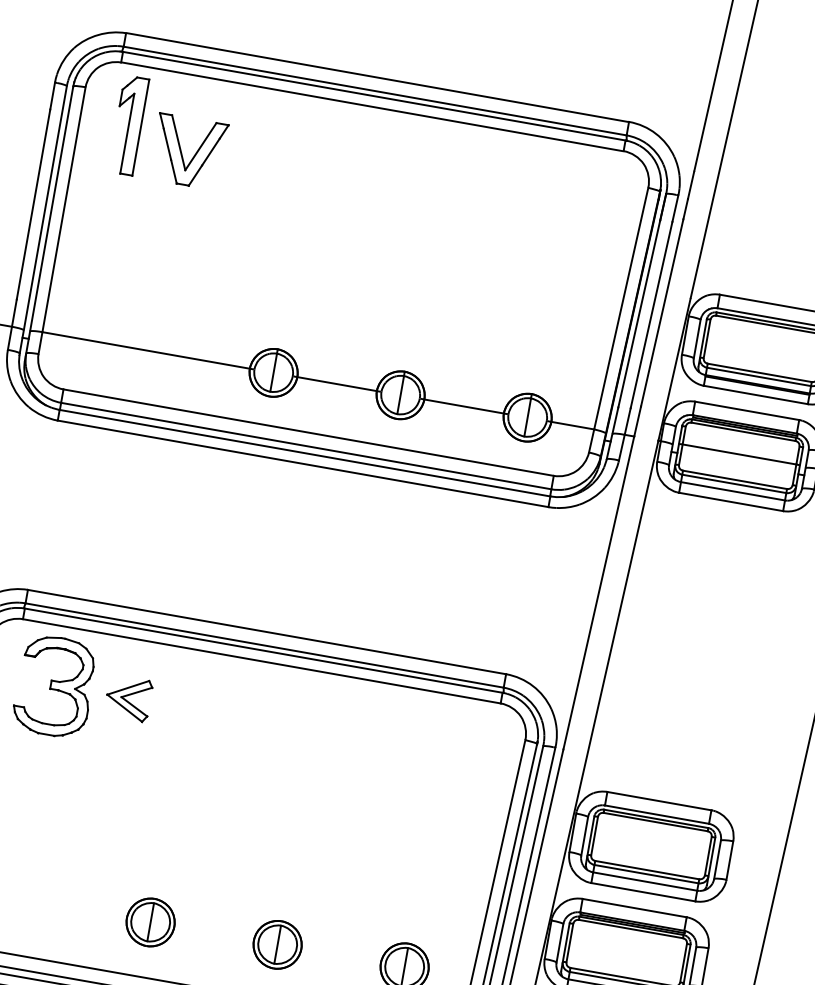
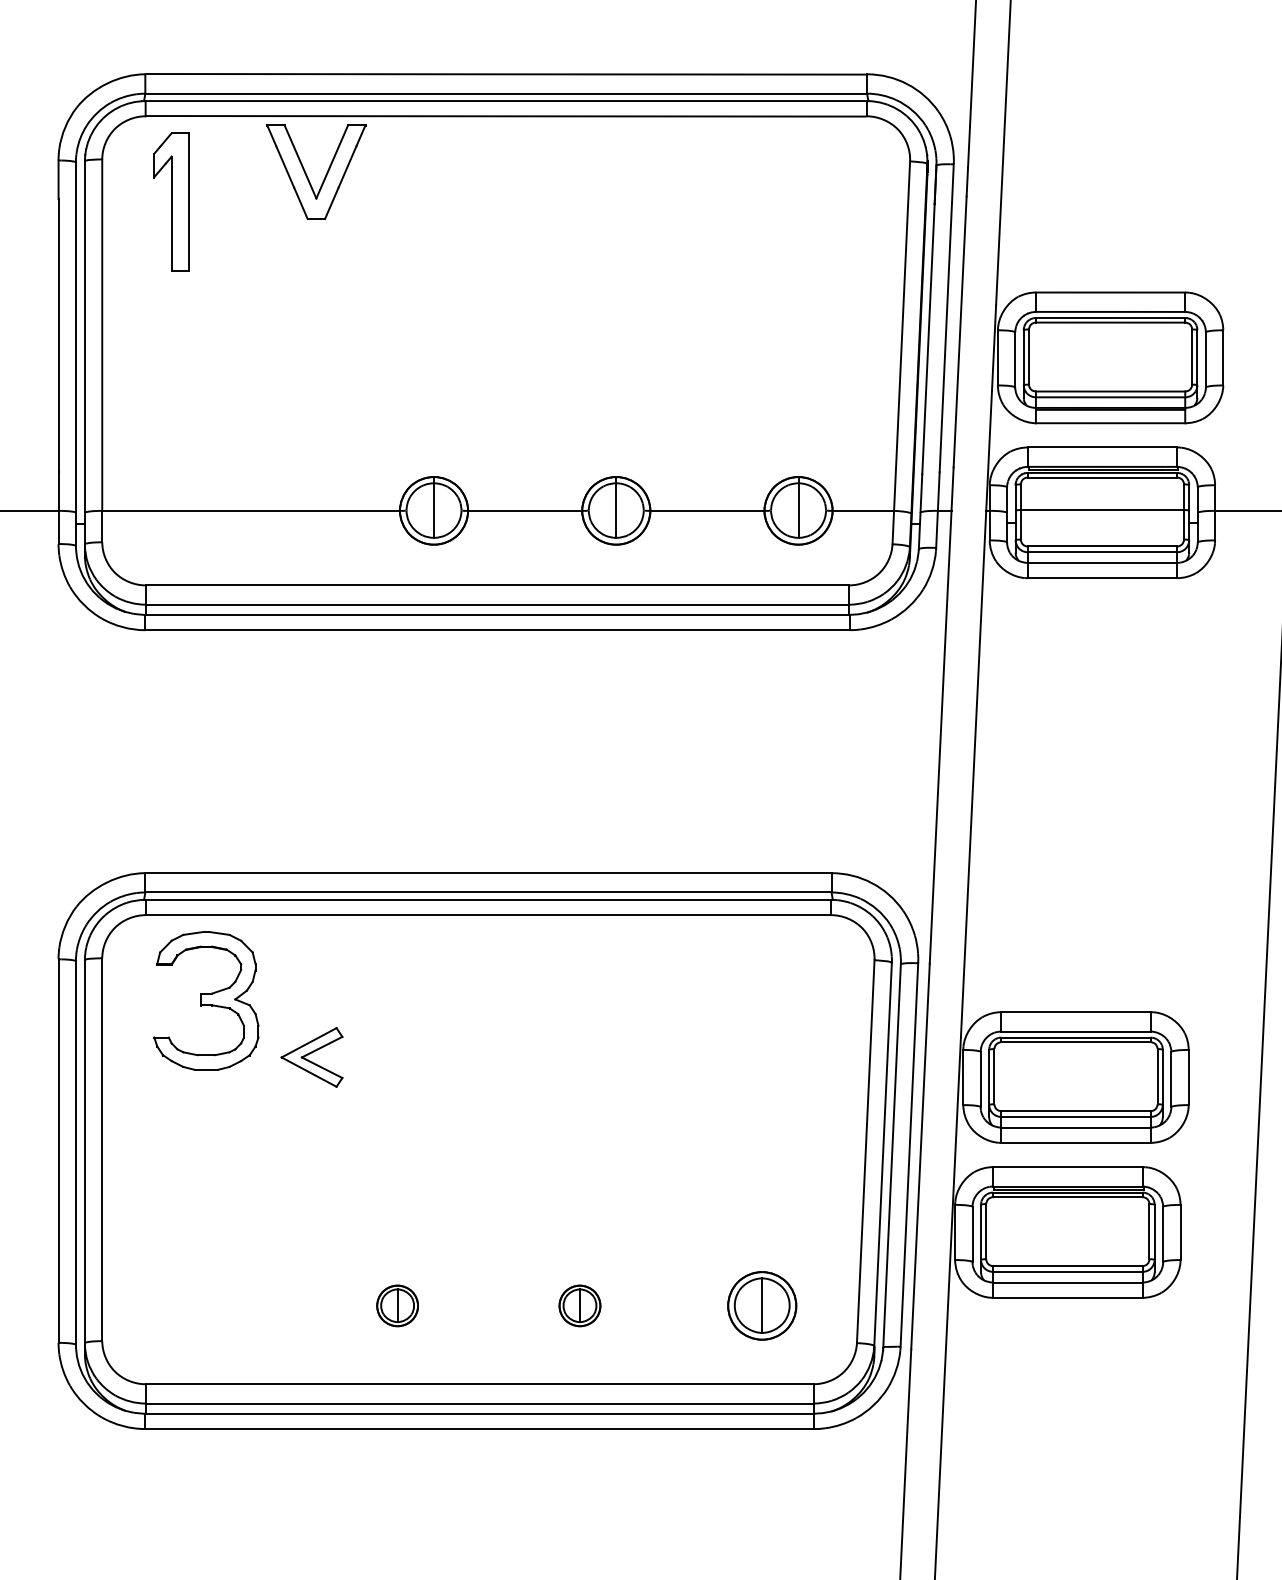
part: (193, 155) -> (324, 176), moved
part: (128, 698) -> (311, 1057), moved
part: (150, 922) -> (397, 1305), size x0.6
part: (277, 944) -> (579, 1305), size x0.6

